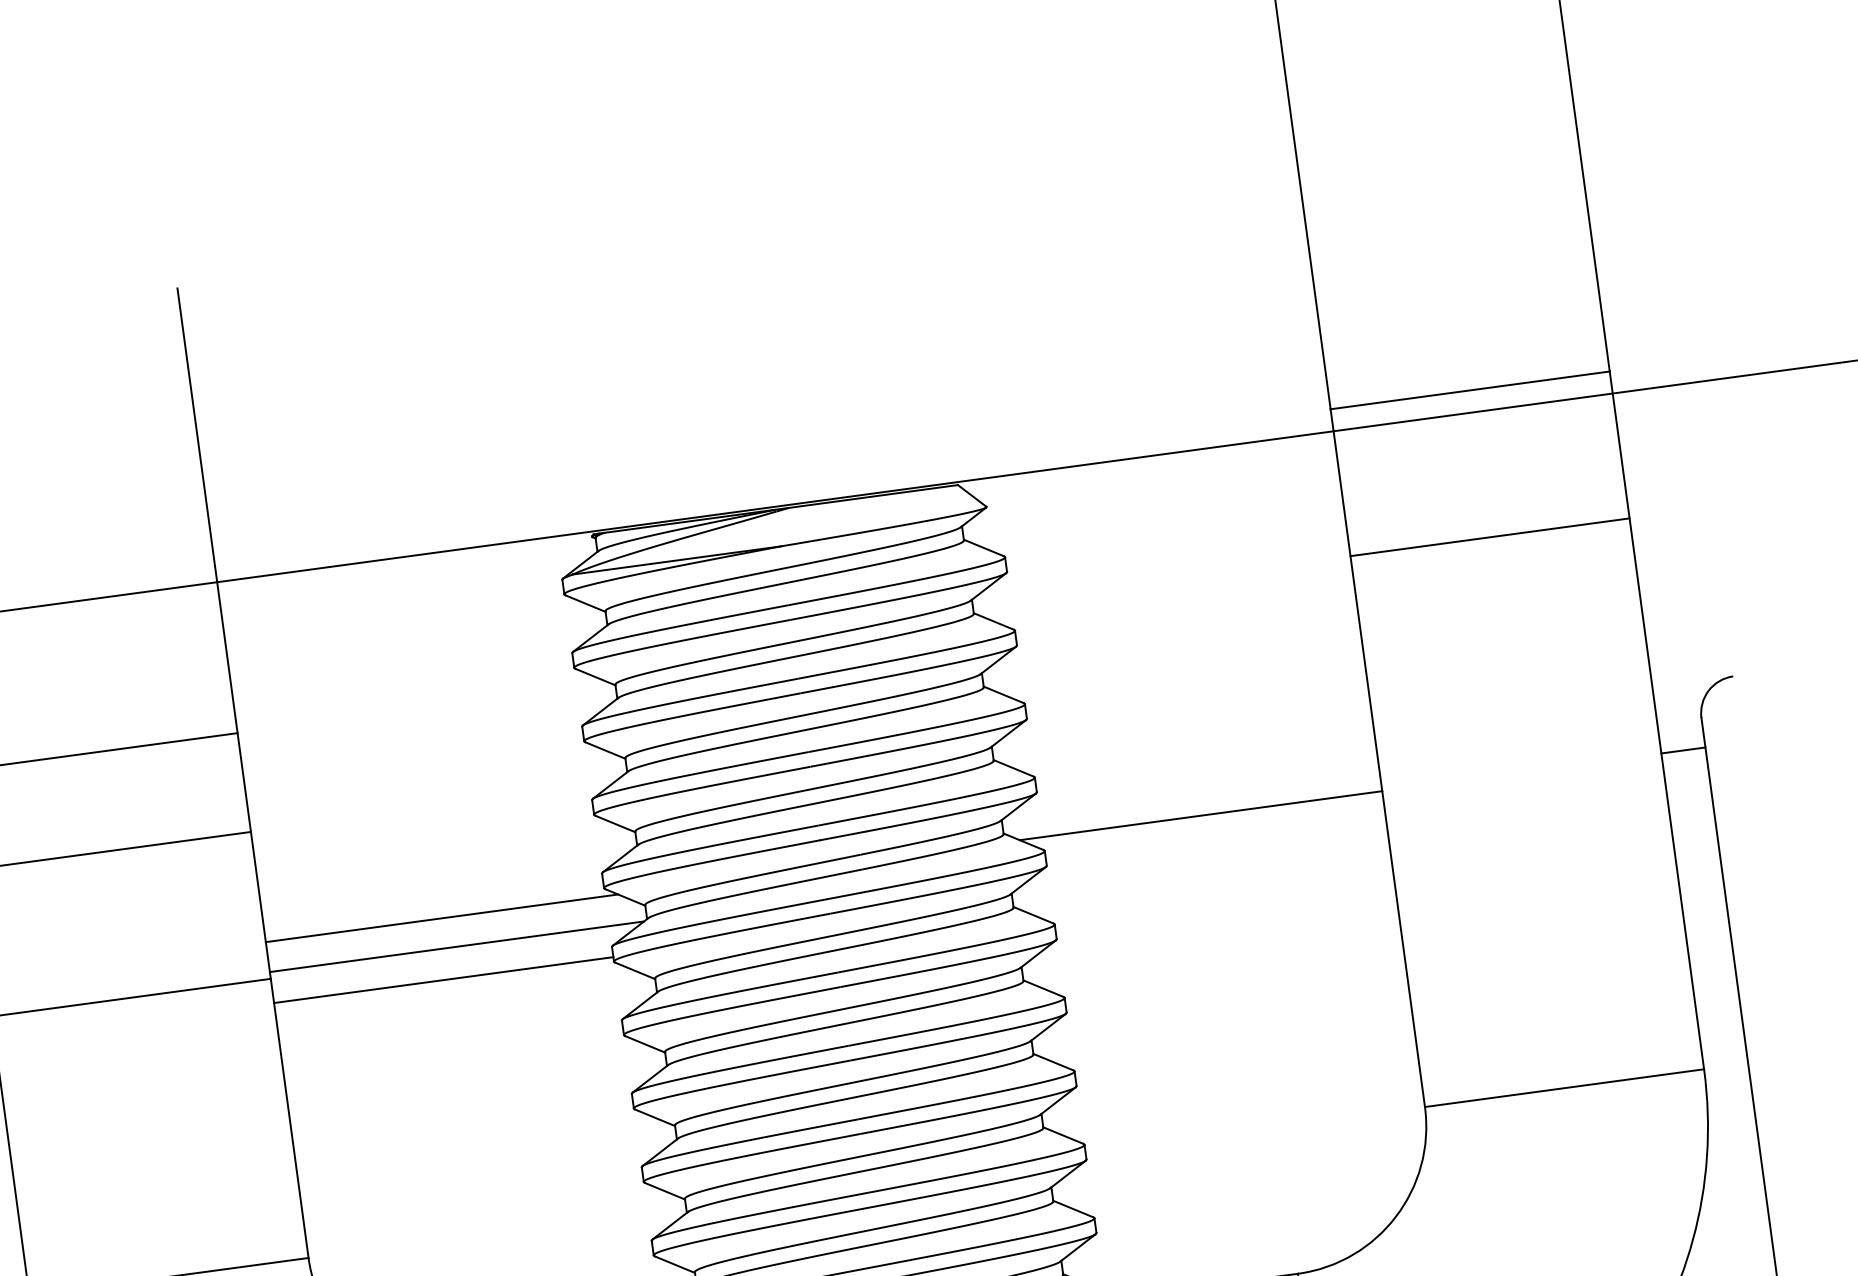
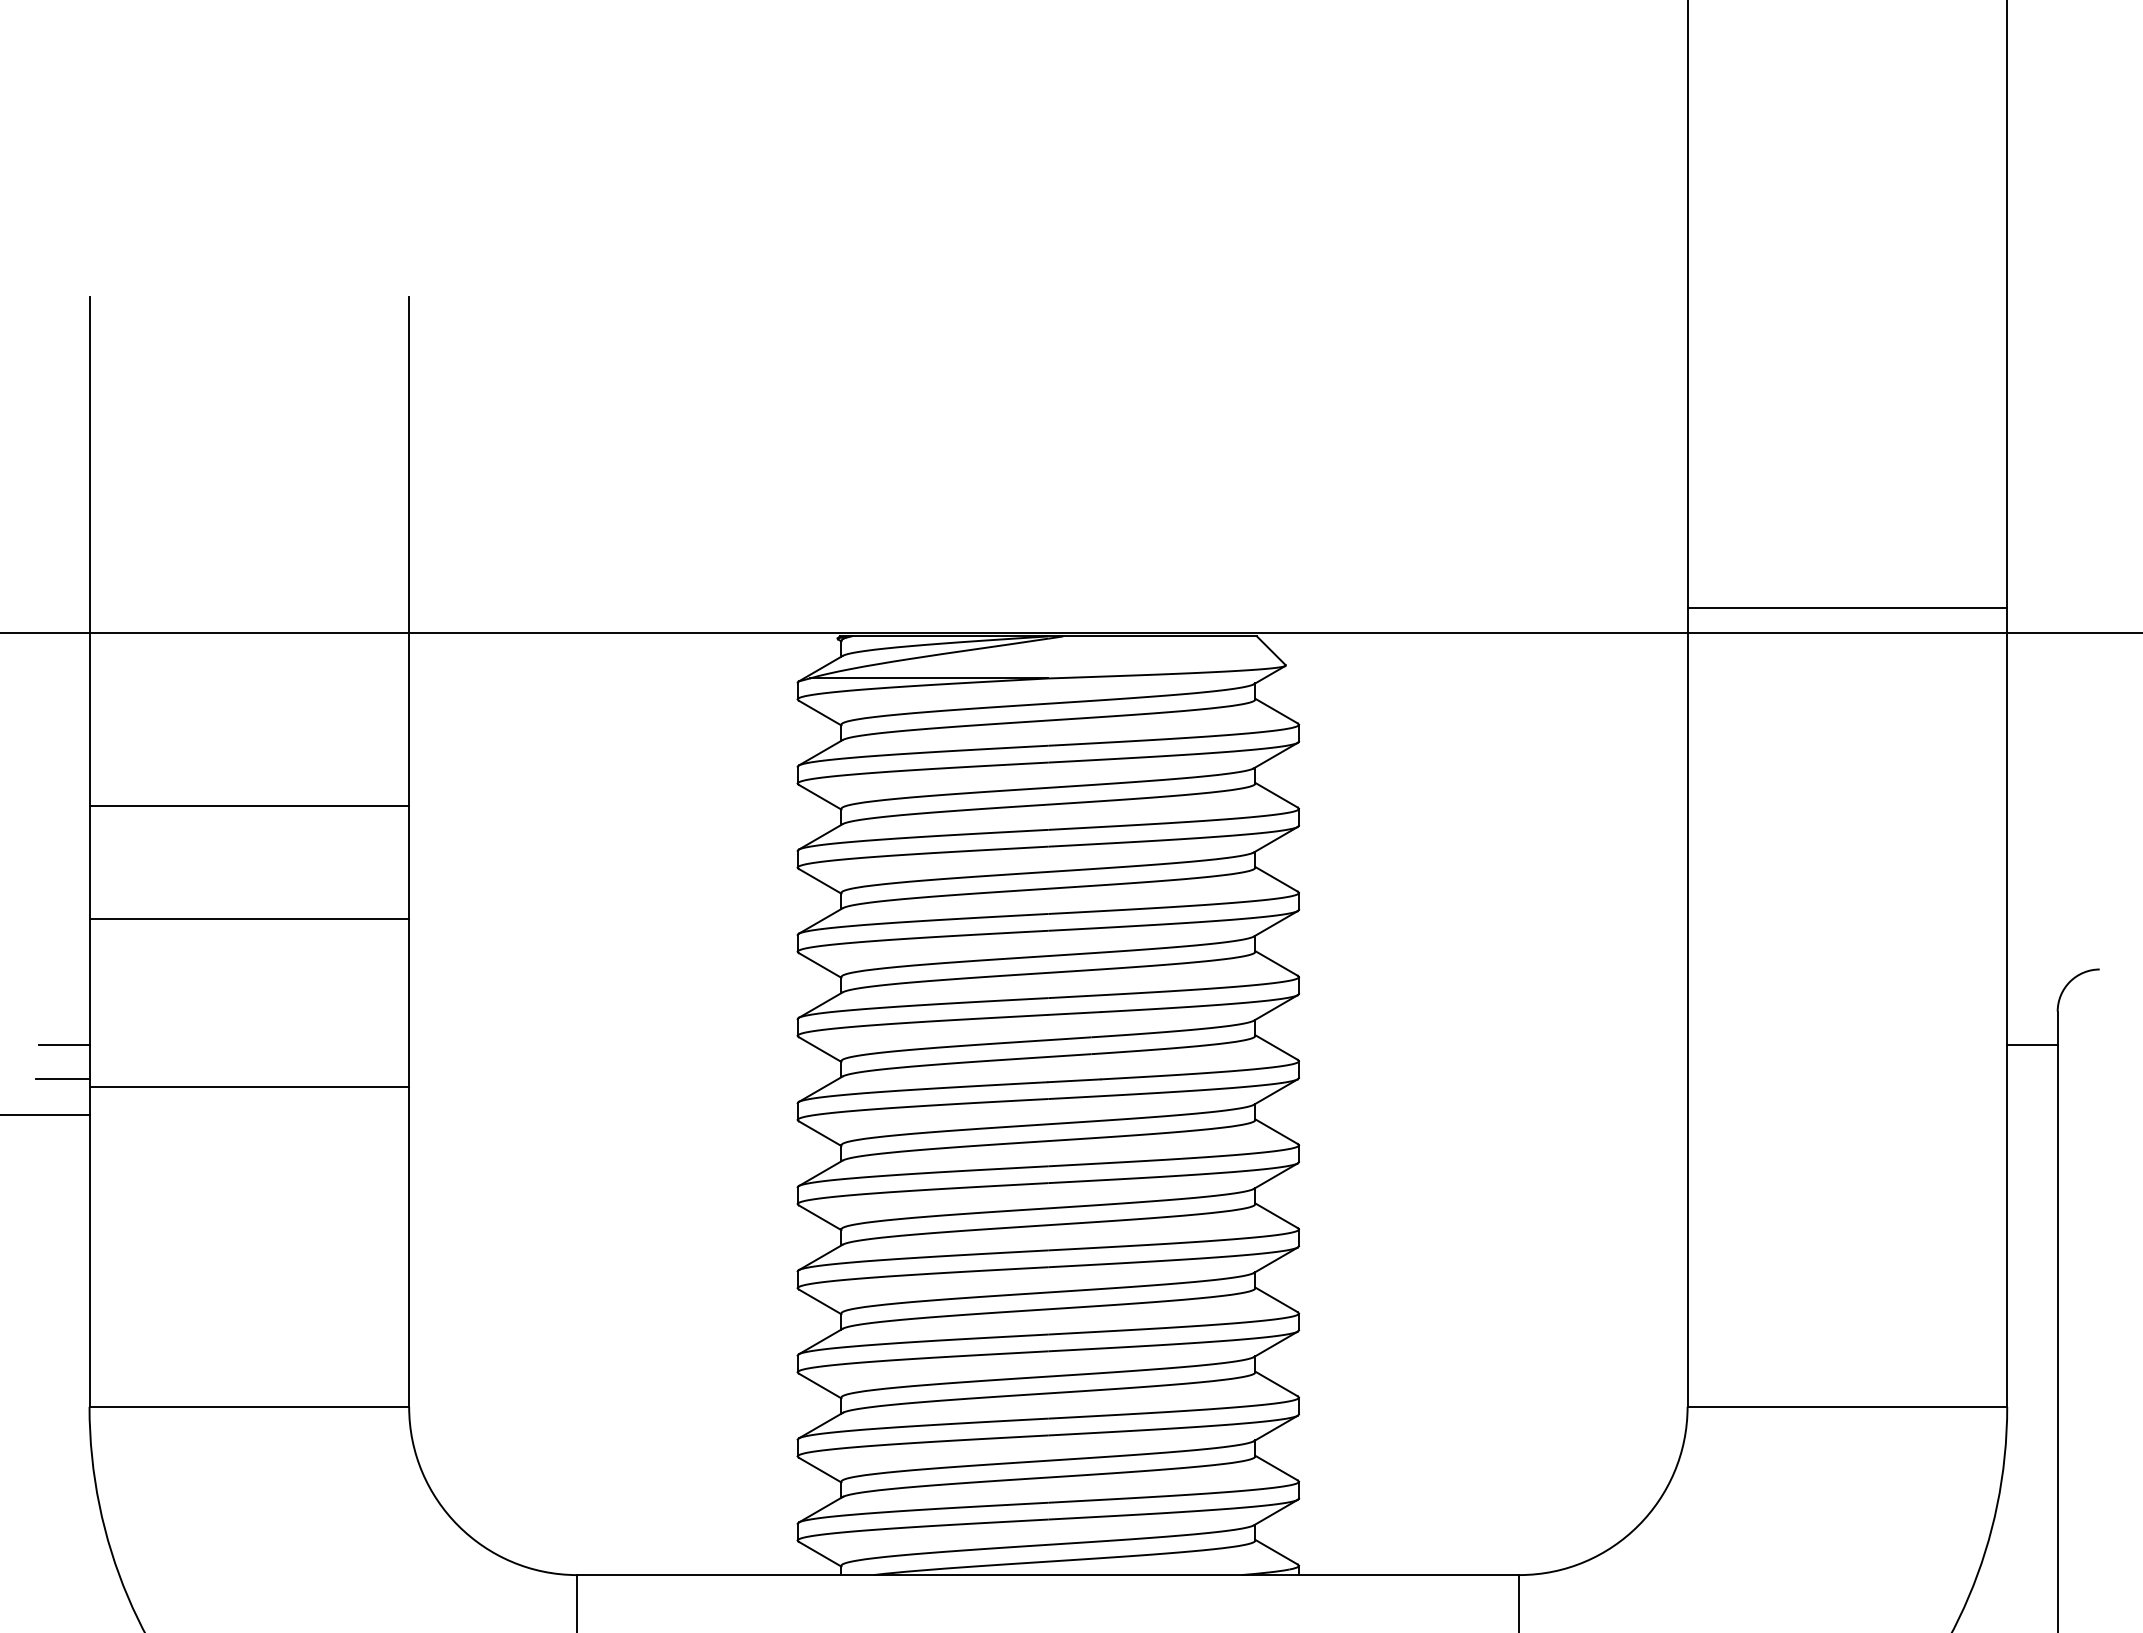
line: (1490, 537) -> (1847, 776), removed
line: (1200, 816) -> (1479, 1045), removed
line: (441, 918) -> (610, 1045), removed
line: (457, 946) -> (623, 1079), removed
line: (443, 979) -> (603, 1114), removed

